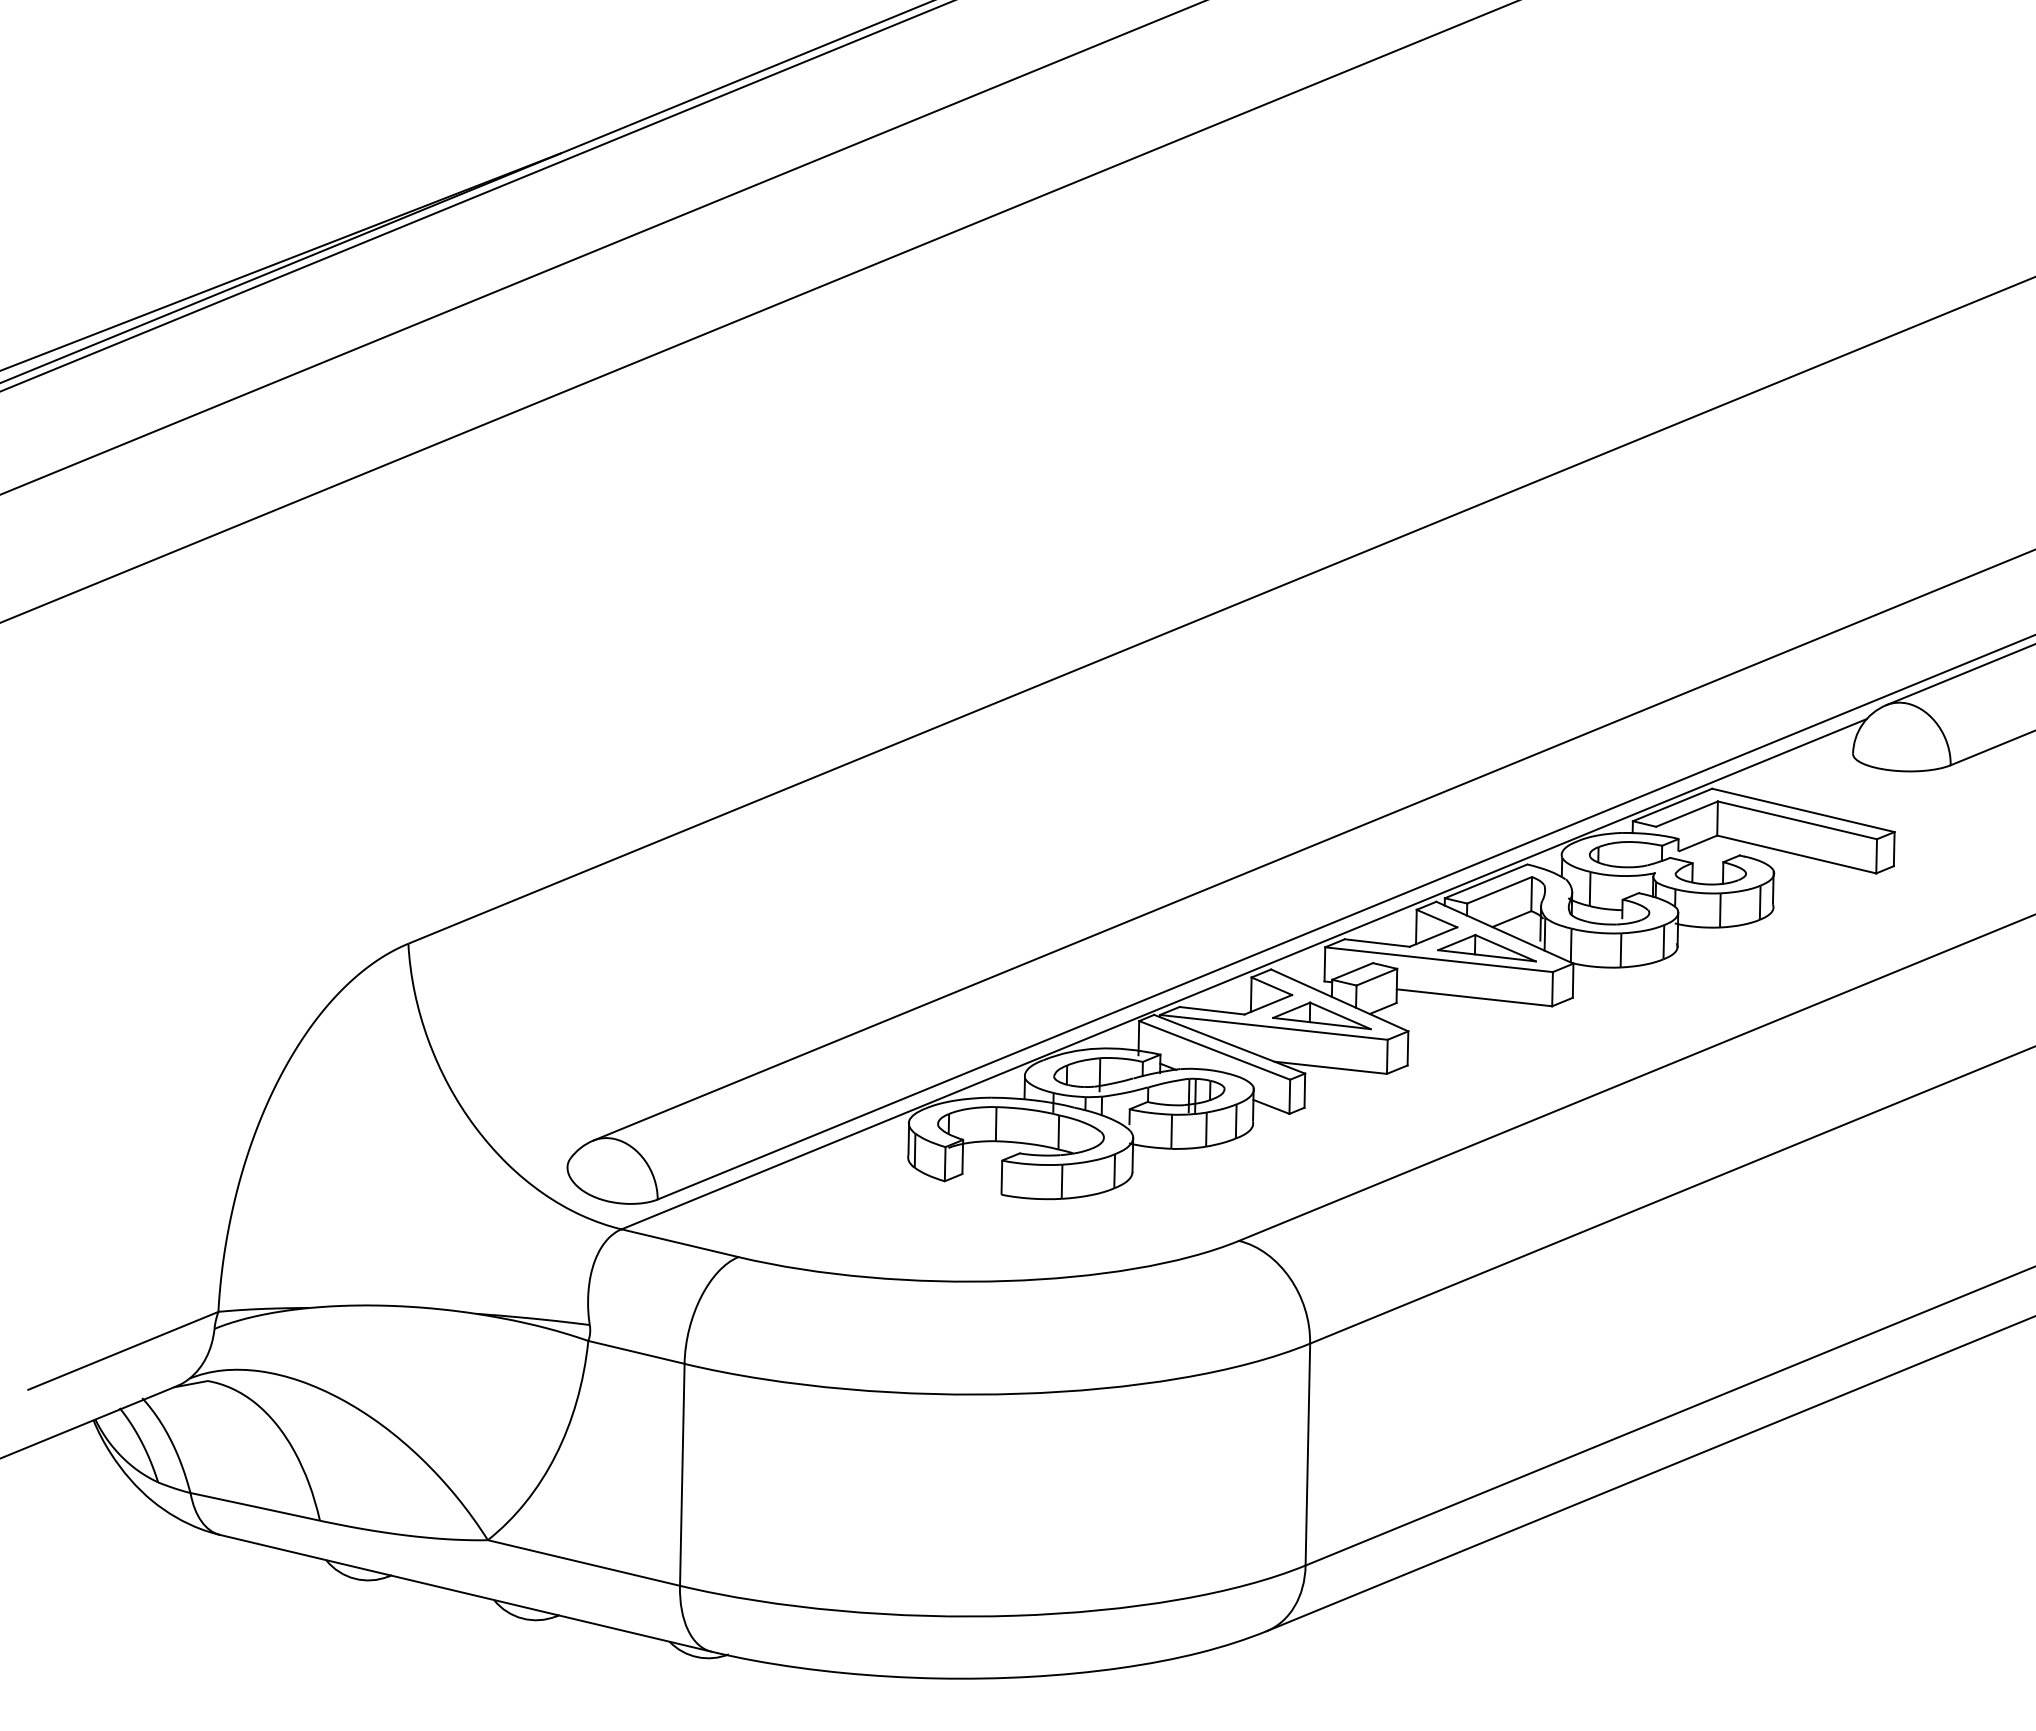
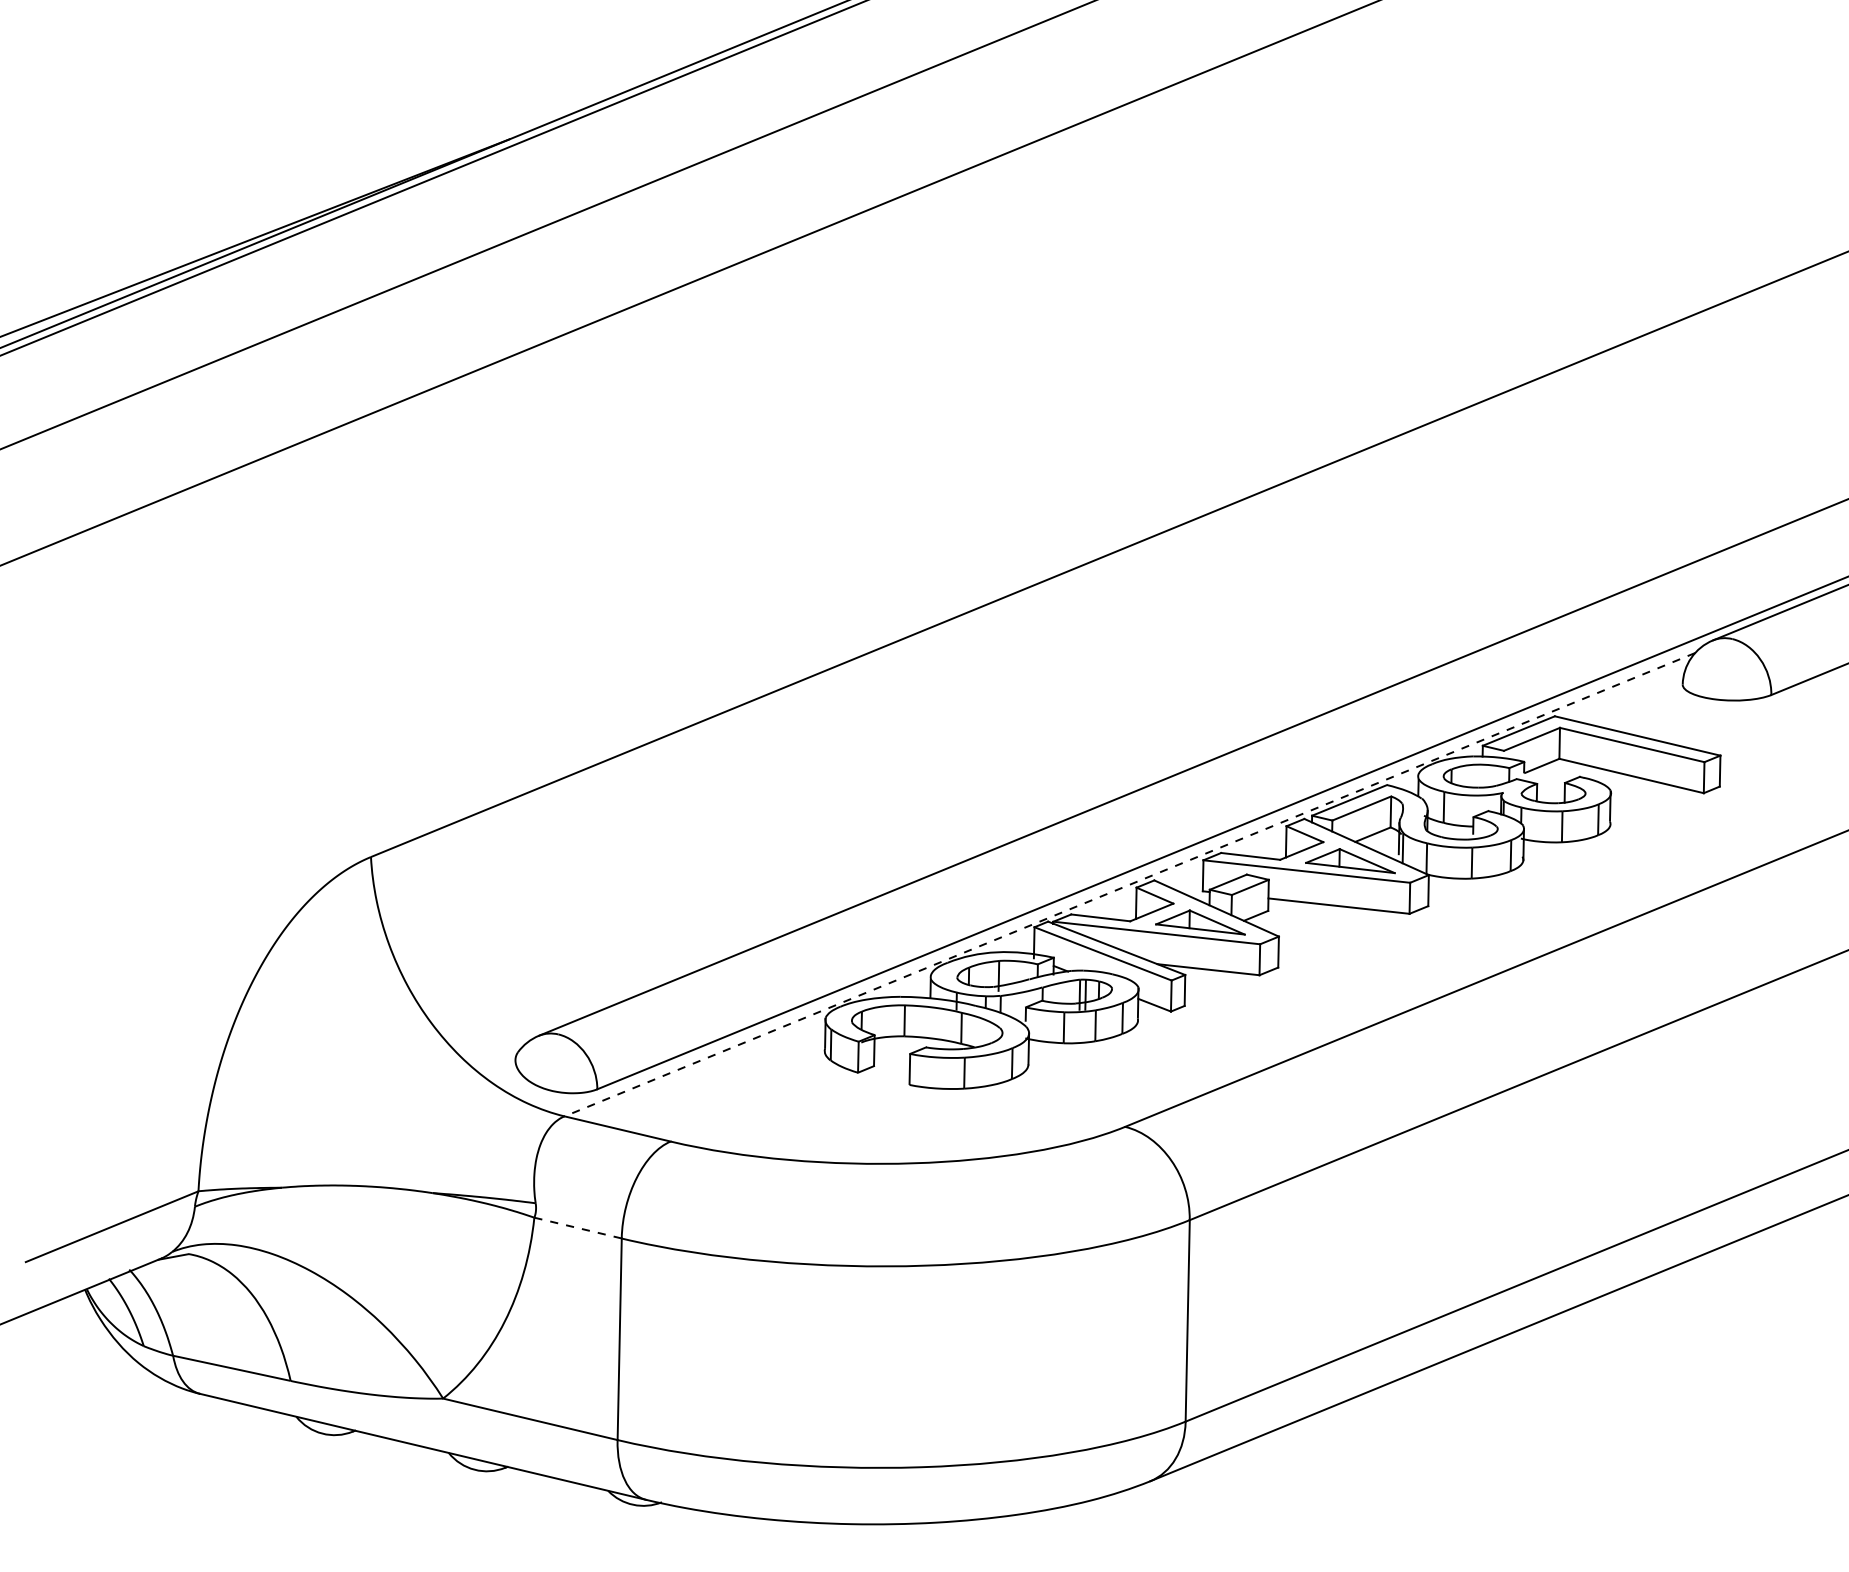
line: (1244, 974) -> (1130, 884), solid -> dashed
line: (636, 1352) -> (578, 1228), solid -> dashed

